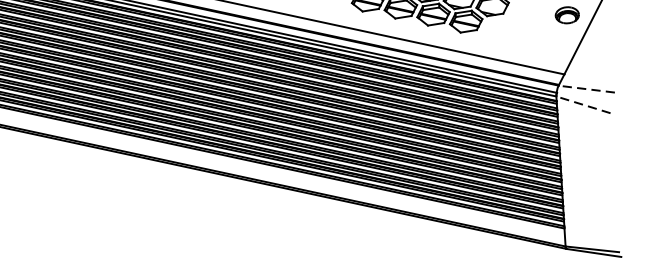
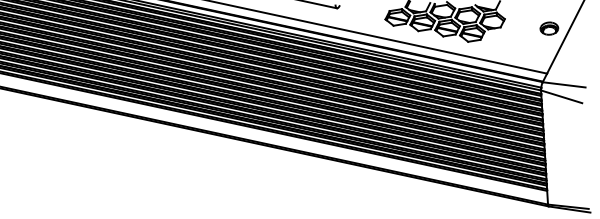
line: (587, 88) -> (564, 84), dashed -> solid
line: (583, 104) -> (561, 96), dashed -> solid

